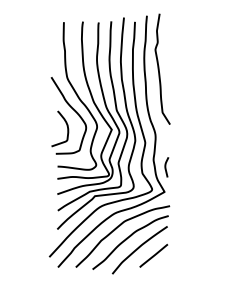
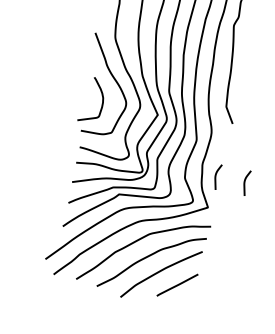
curve: (189, 167) -> (245, 183), added

